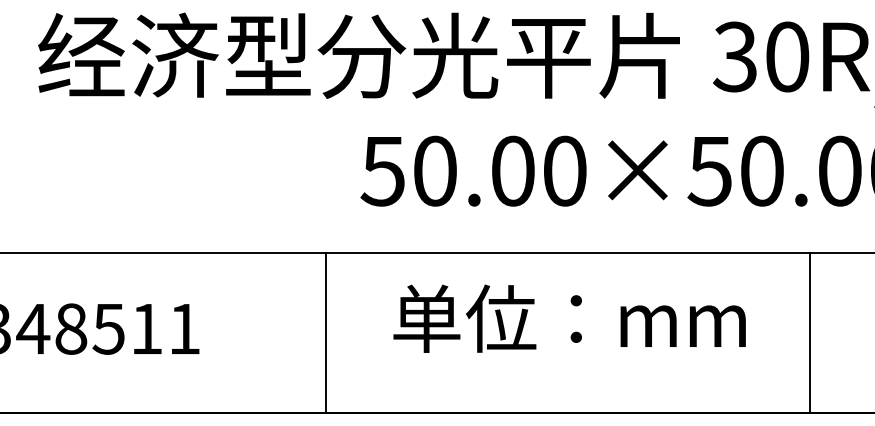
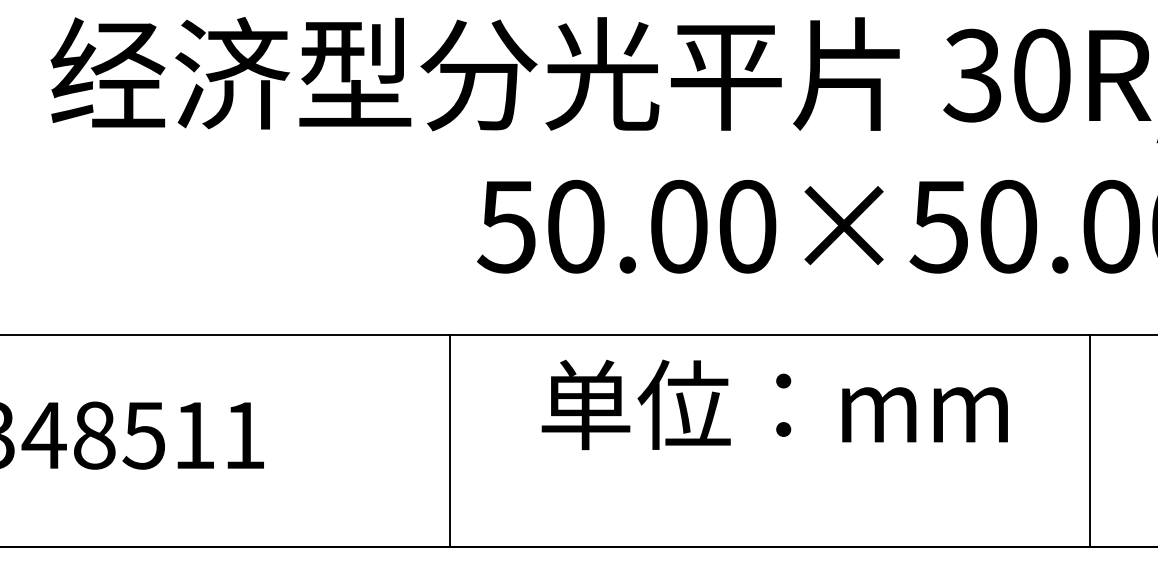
text: (569, 318) -> (774, 404), moved
line: (326, 333) -> (450, 441), moved
line: (809, 333) -> (1090, 441), moved

